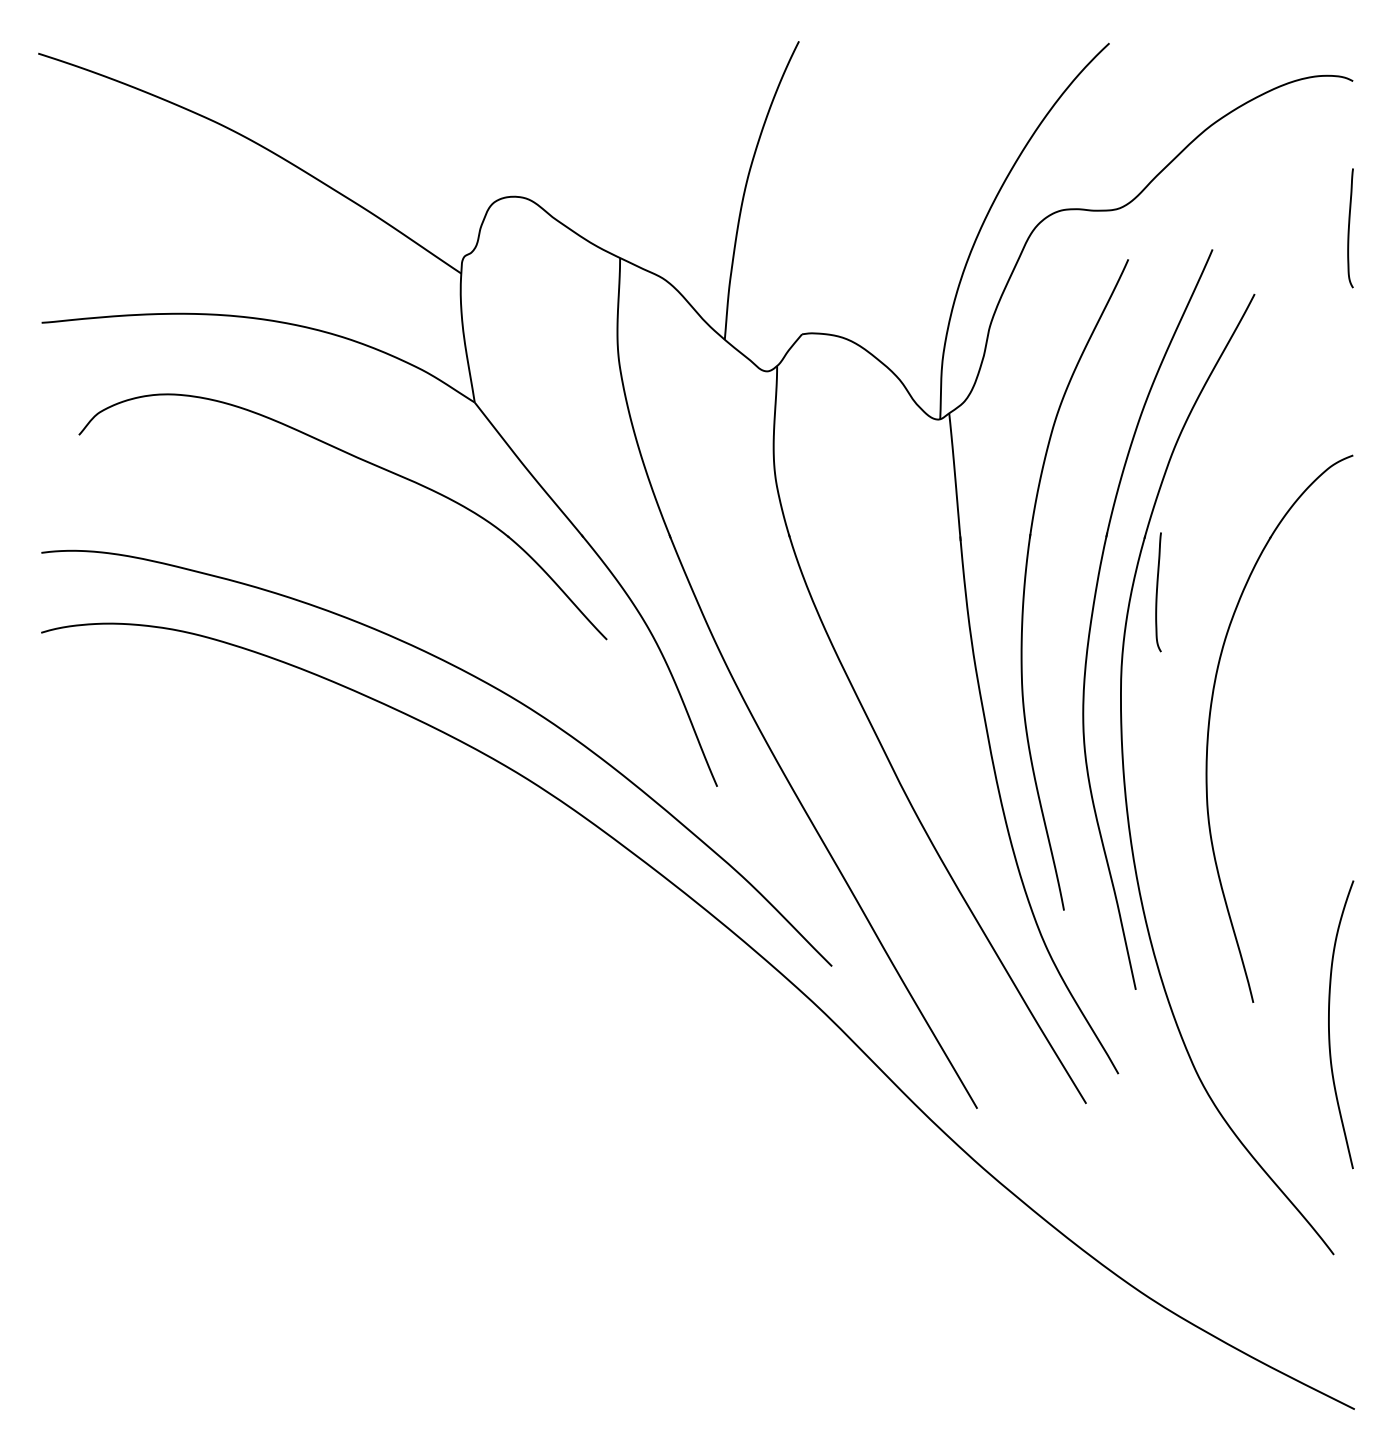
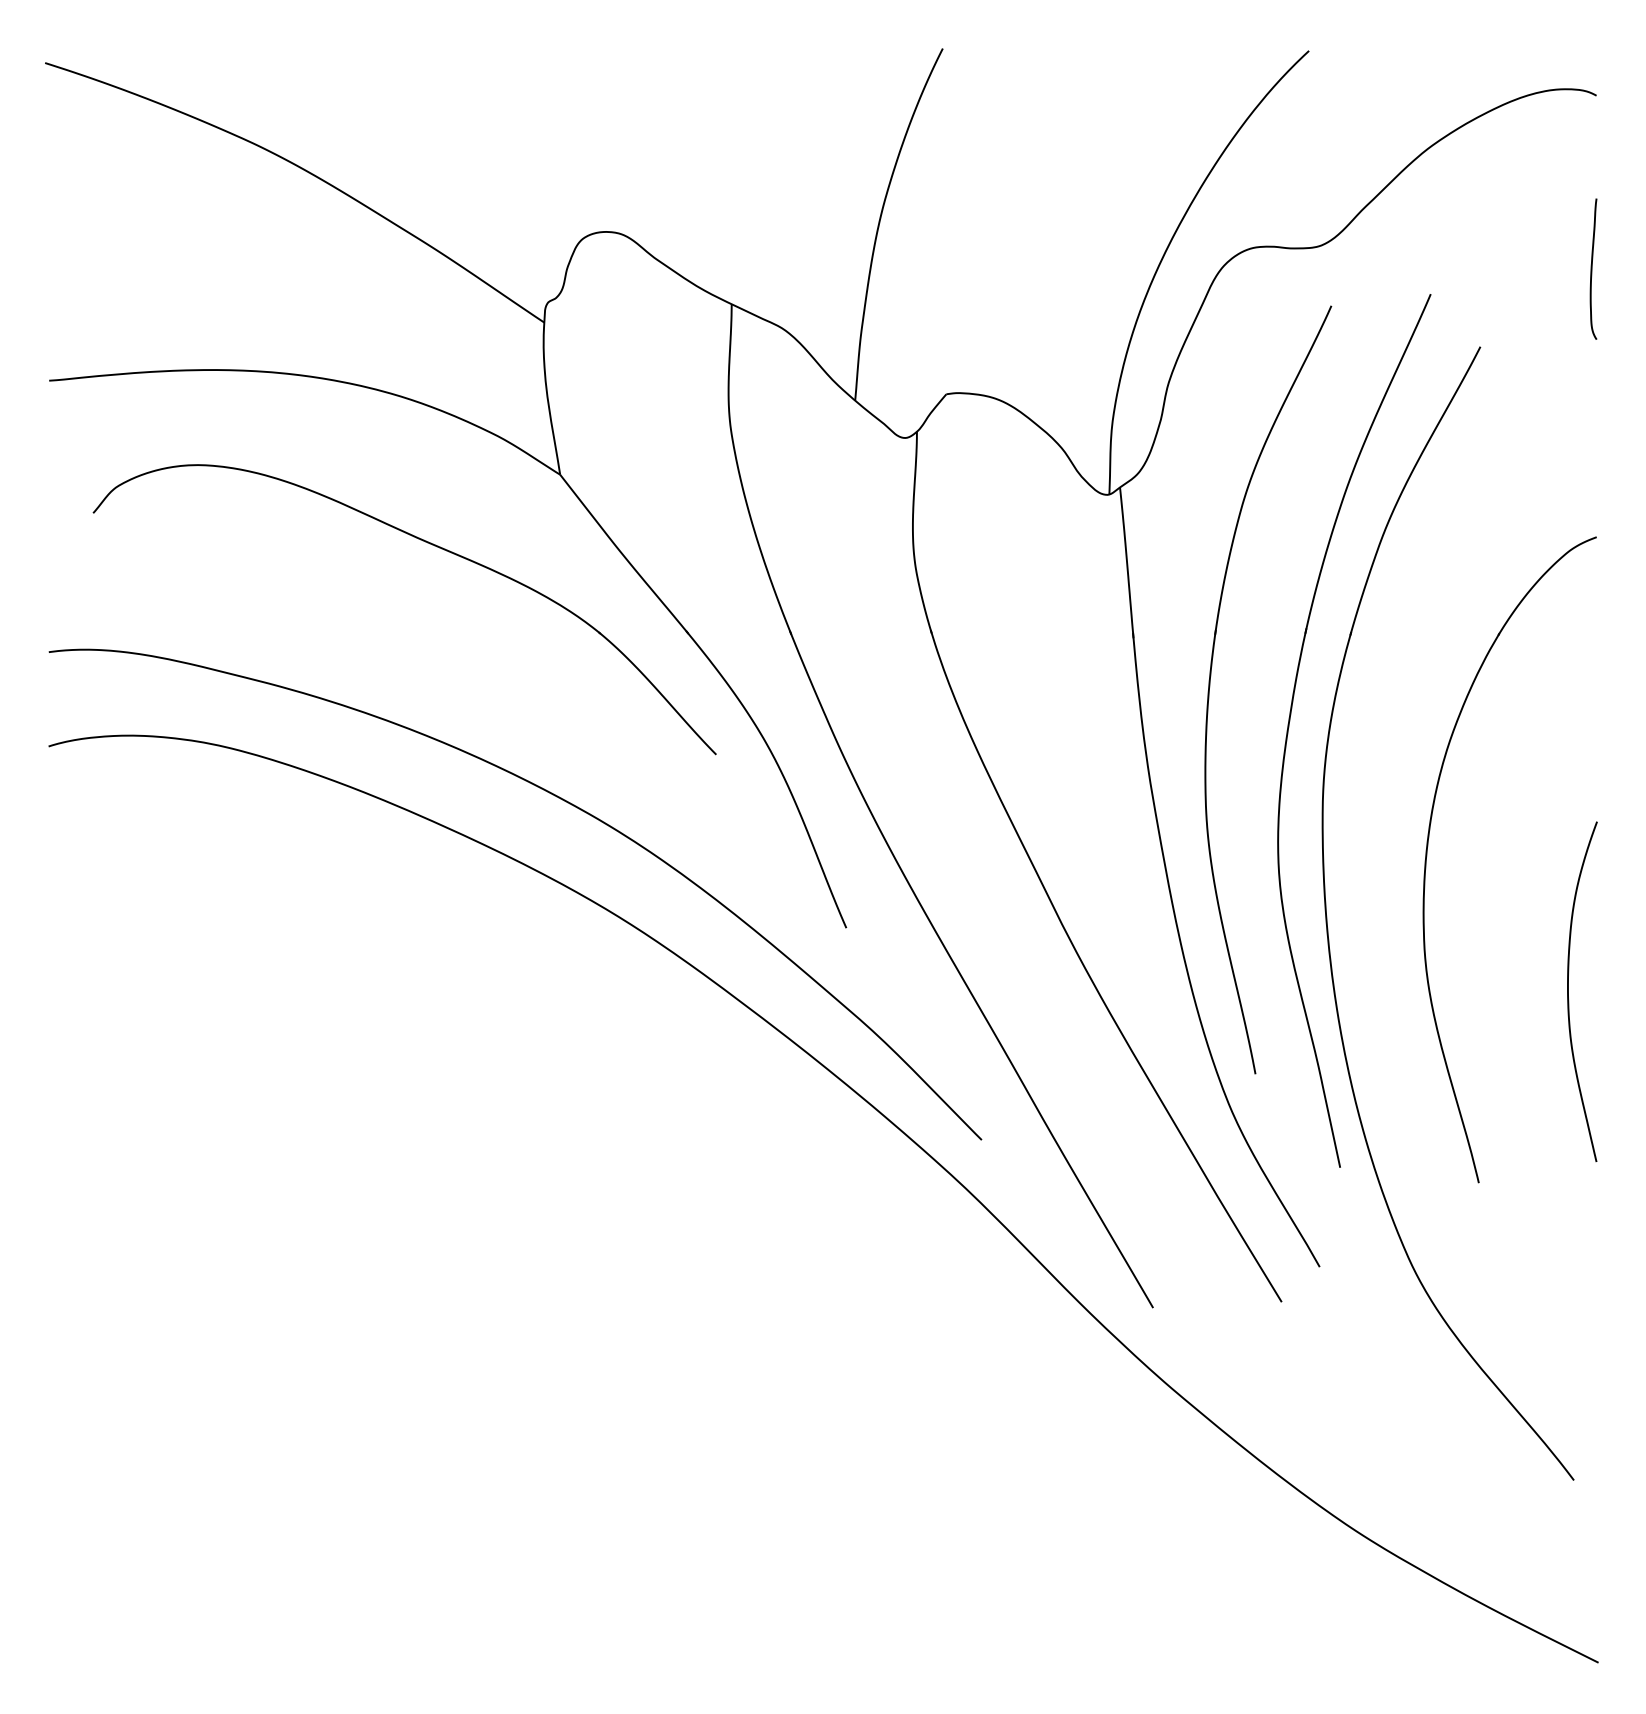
curve: (1157, 592) -> (1365, 698), removed
curve: (1329, 1024) -> (1568, 991), moved

